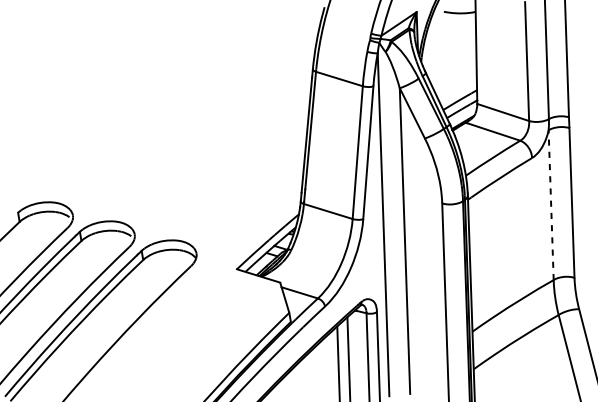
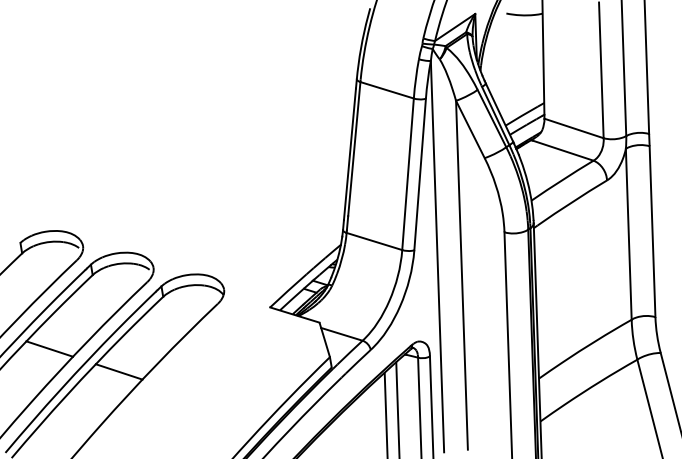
line: (550, 204) -> (628, 233), dashed -> solid
line: (43, 305) -> (49, 348), added
line: (104, 325) -> (118, 371), added

